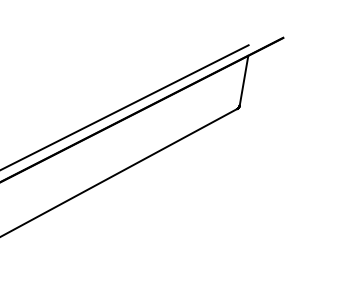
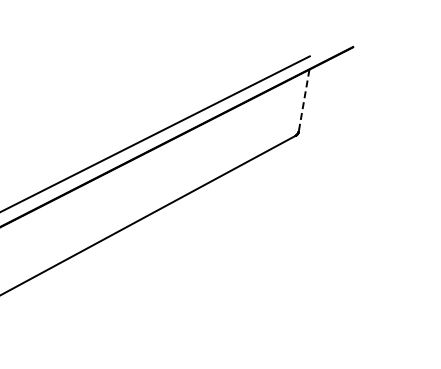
line: (244, 81) -> (304, 101), solid -> dashed

